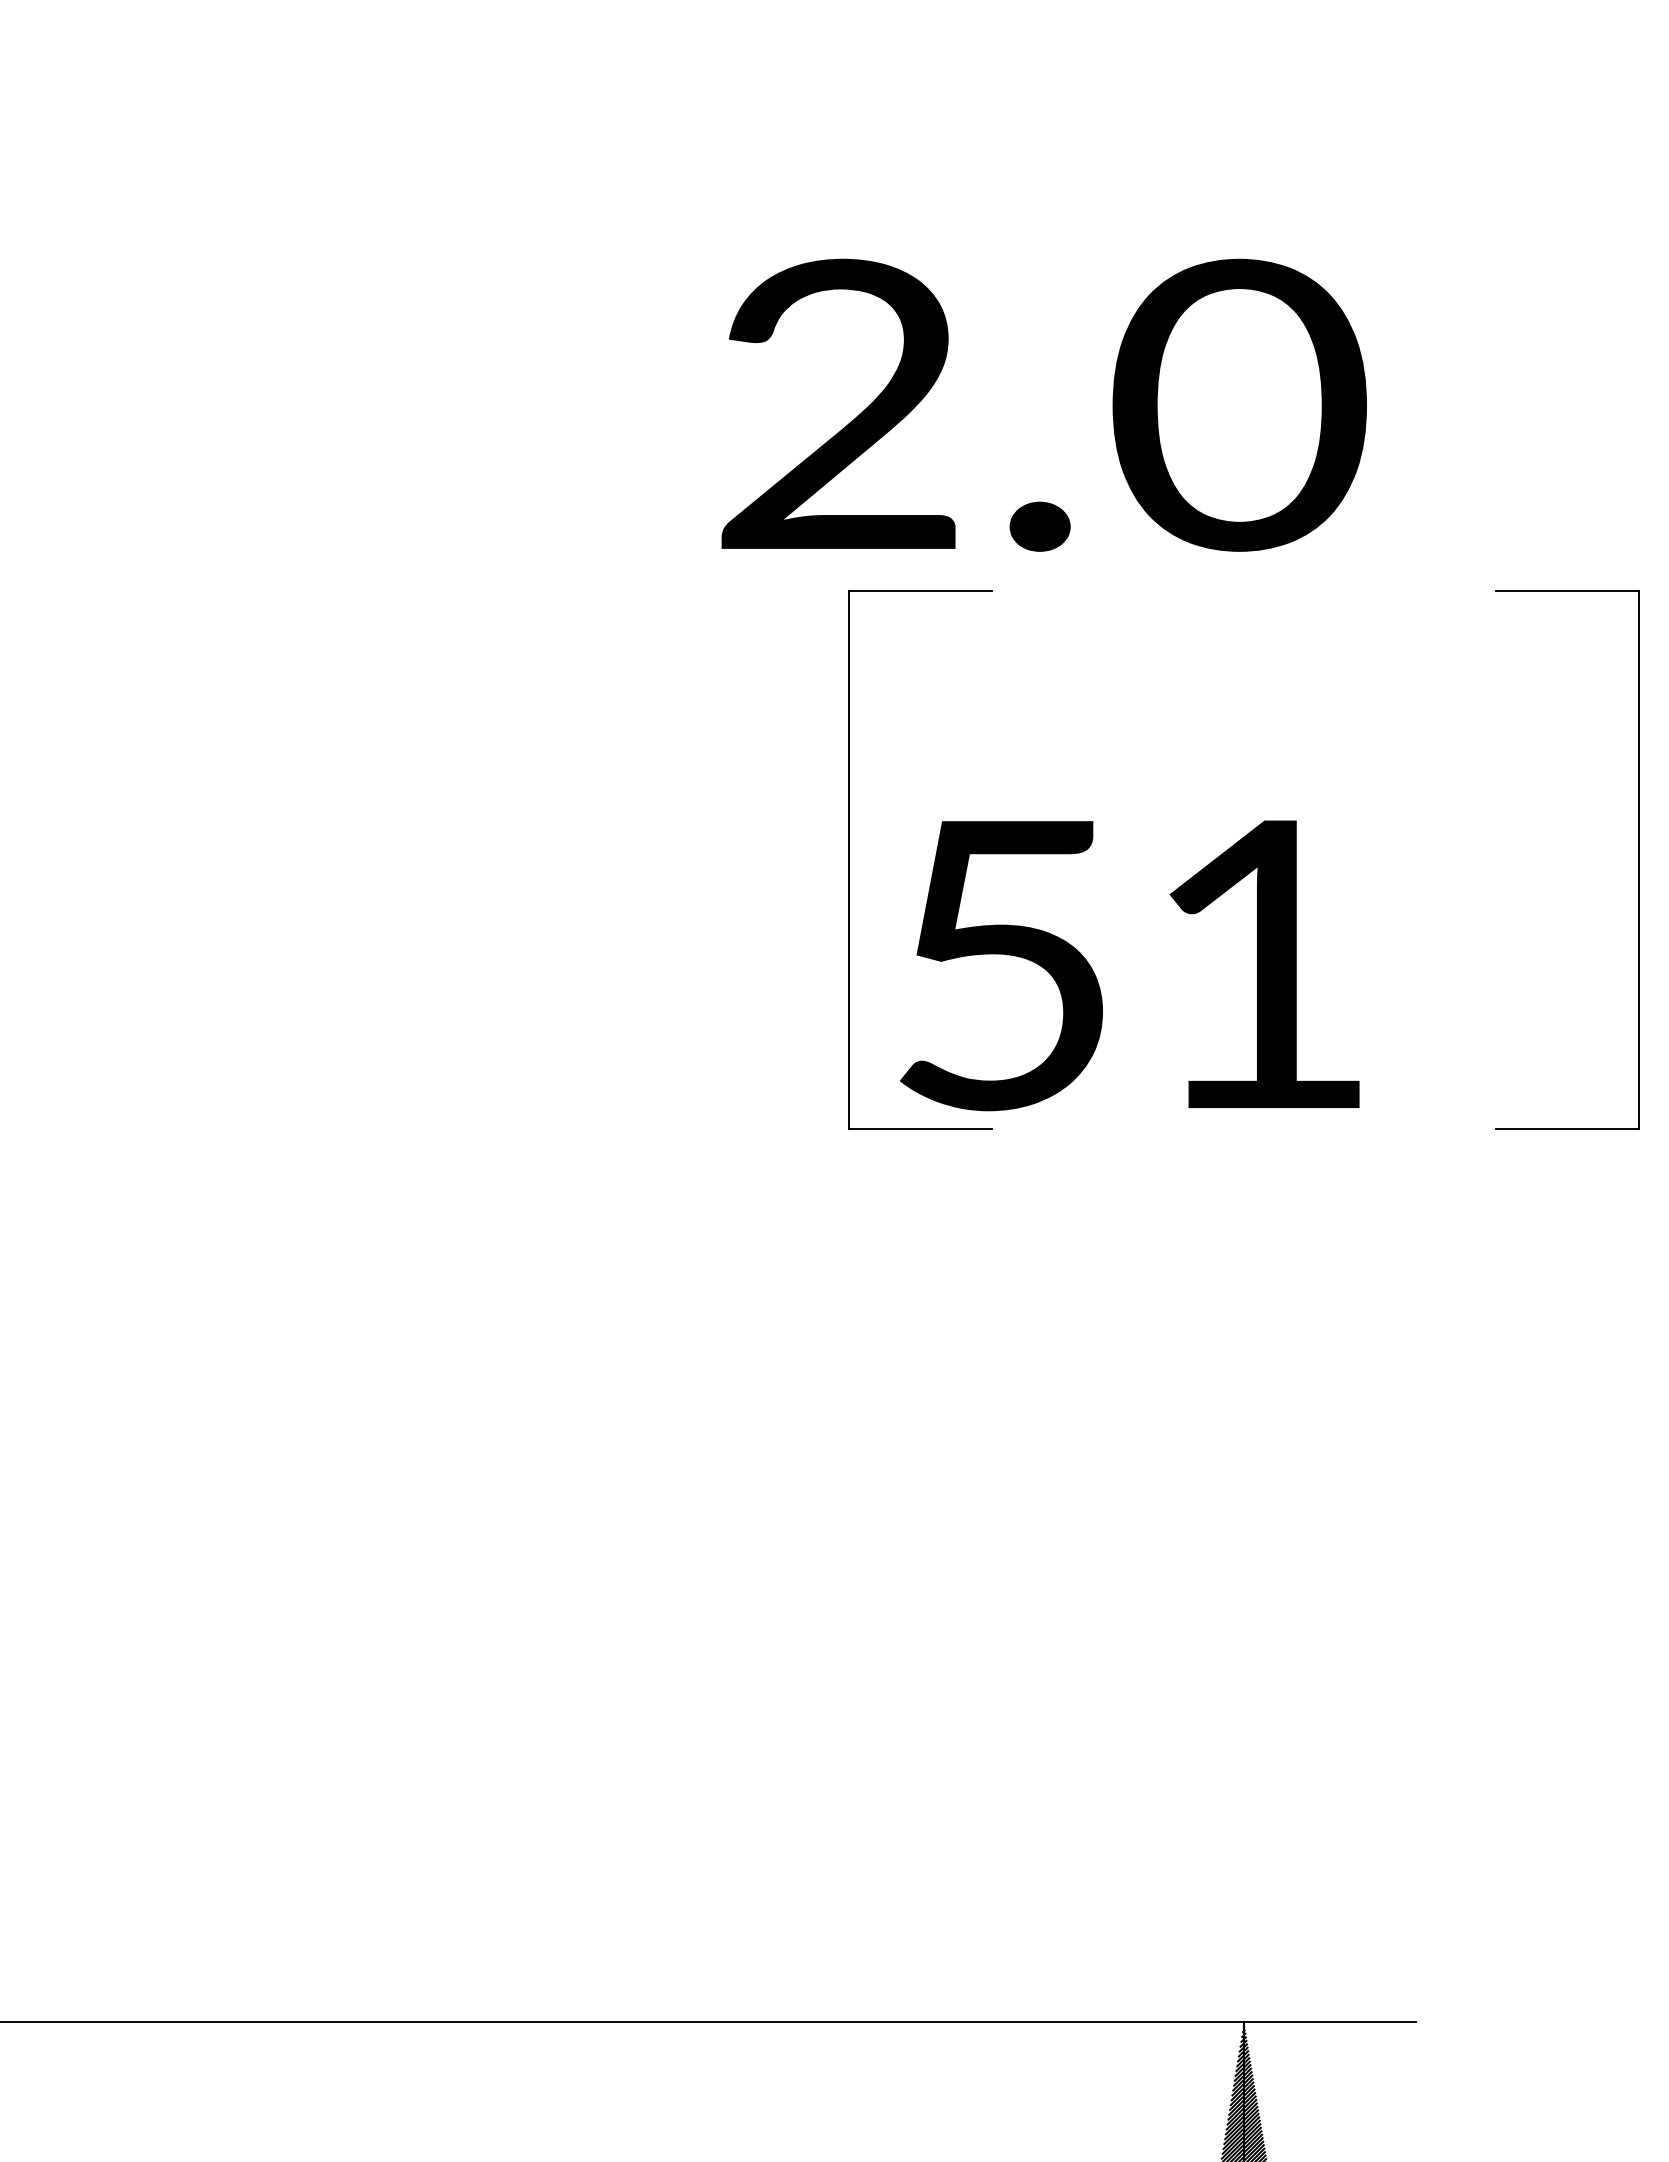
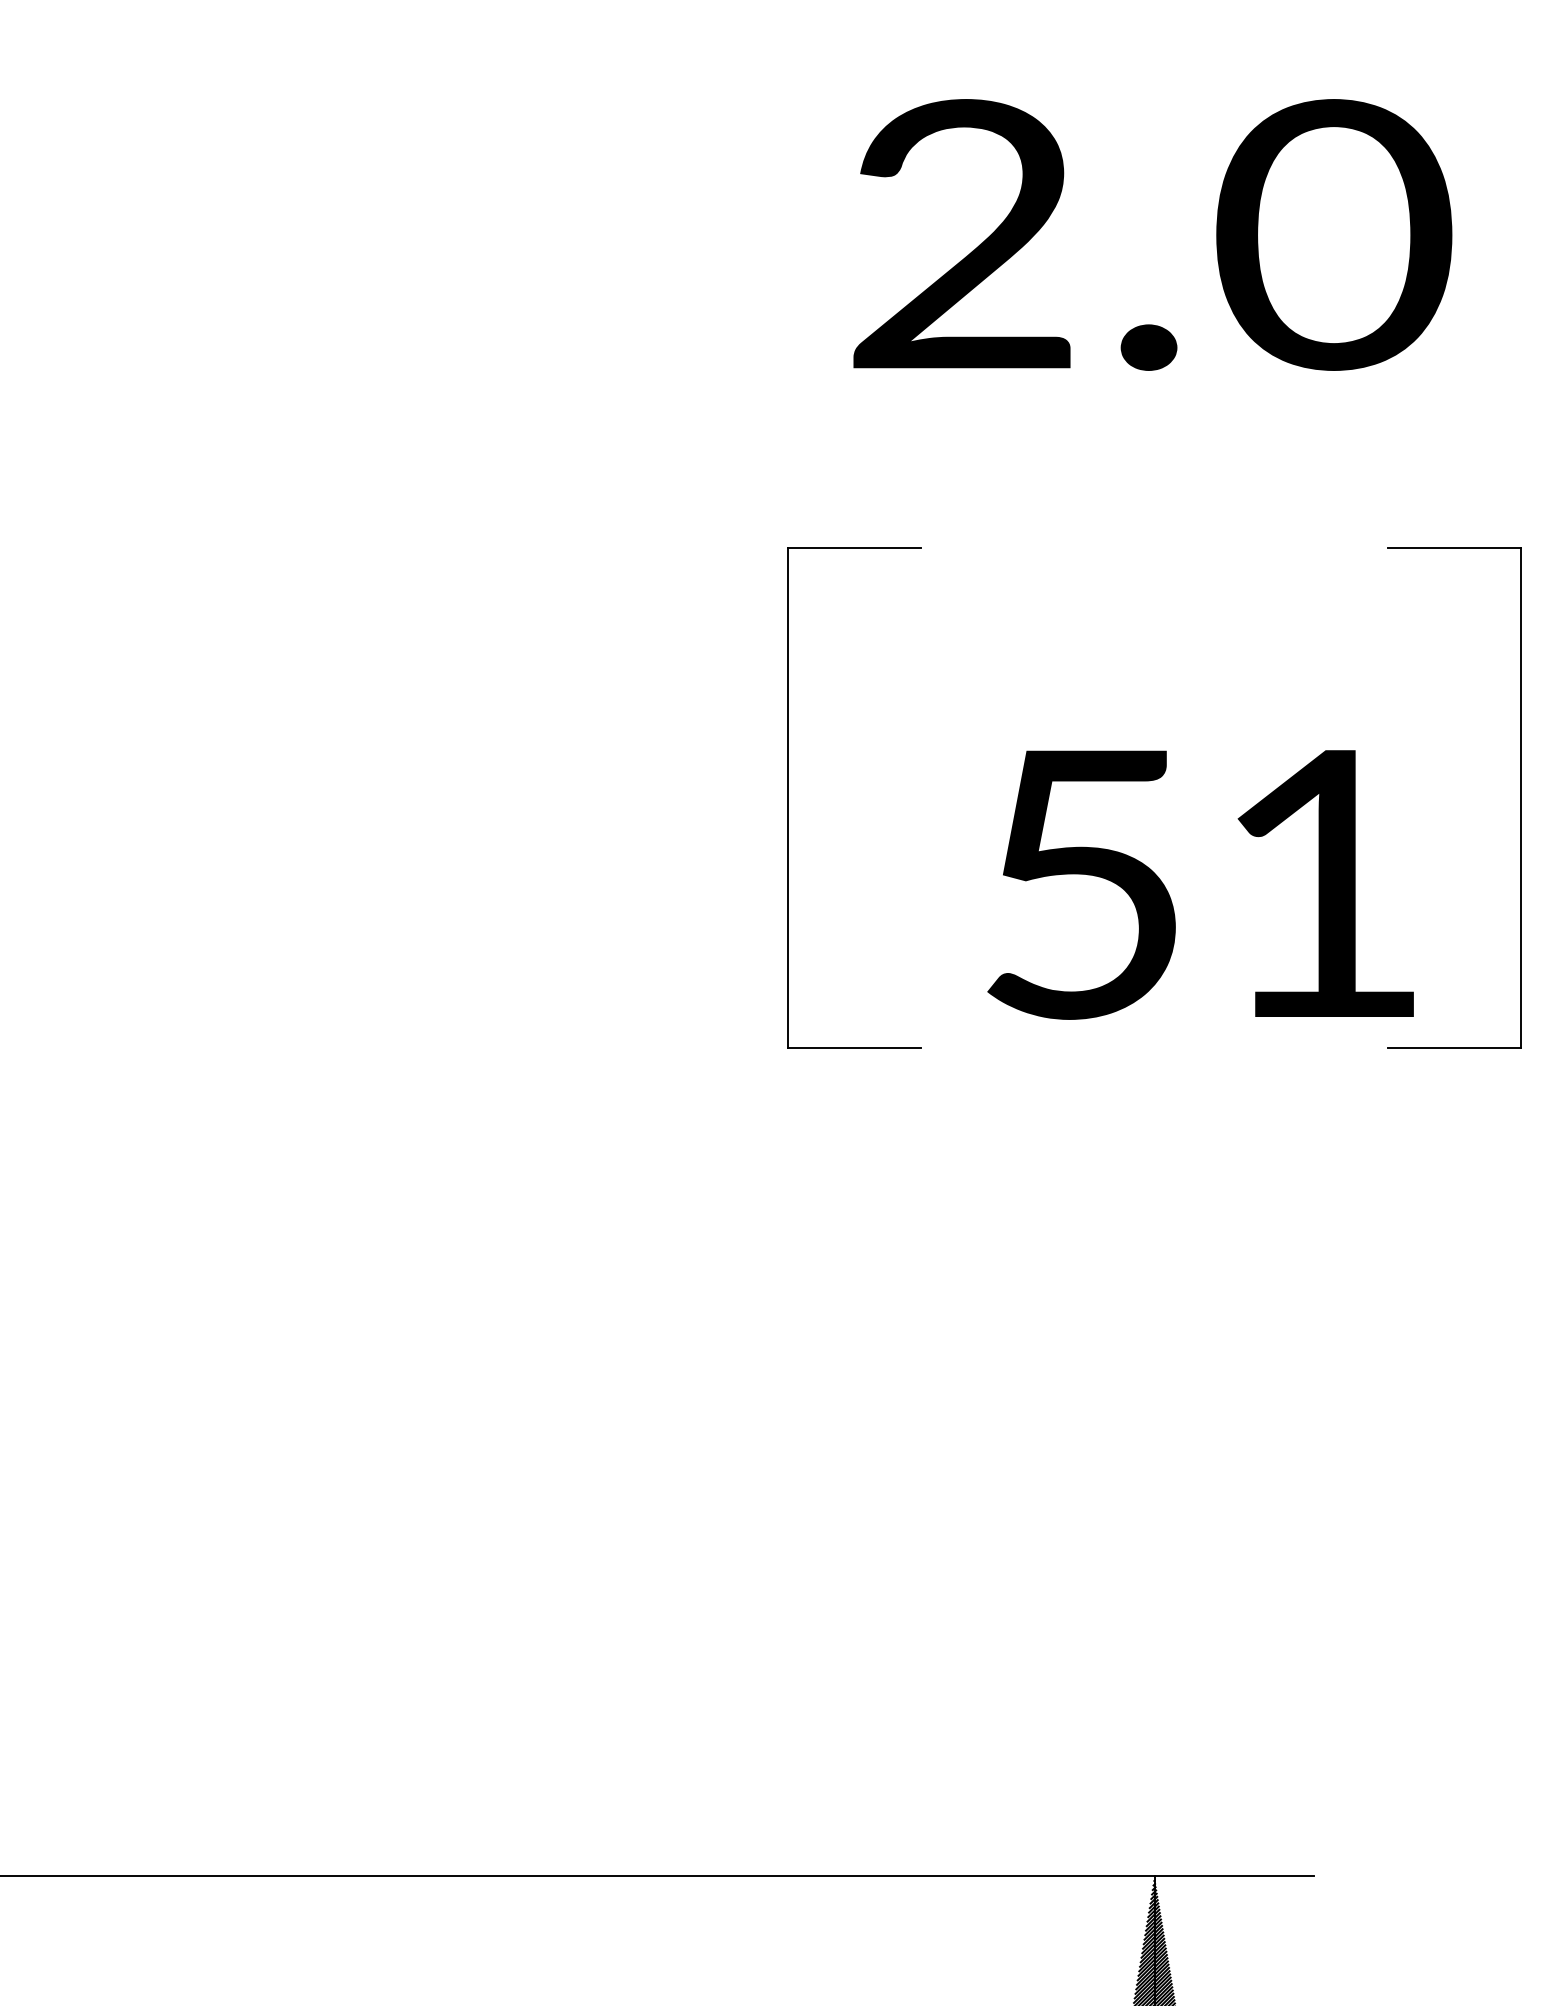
text: (1043, 404) -> (1152, 234), moved
text: (1129, 965) -> (1200, 884), moved

